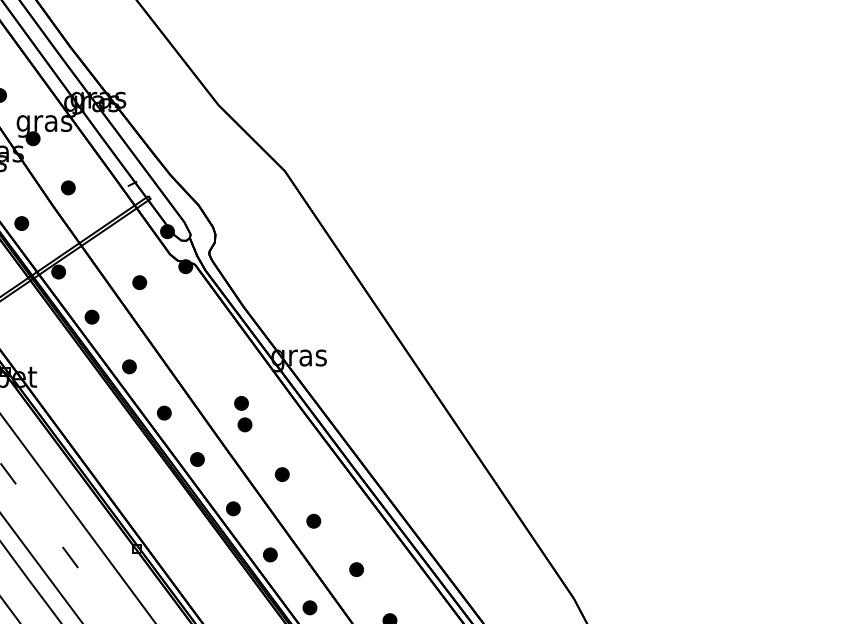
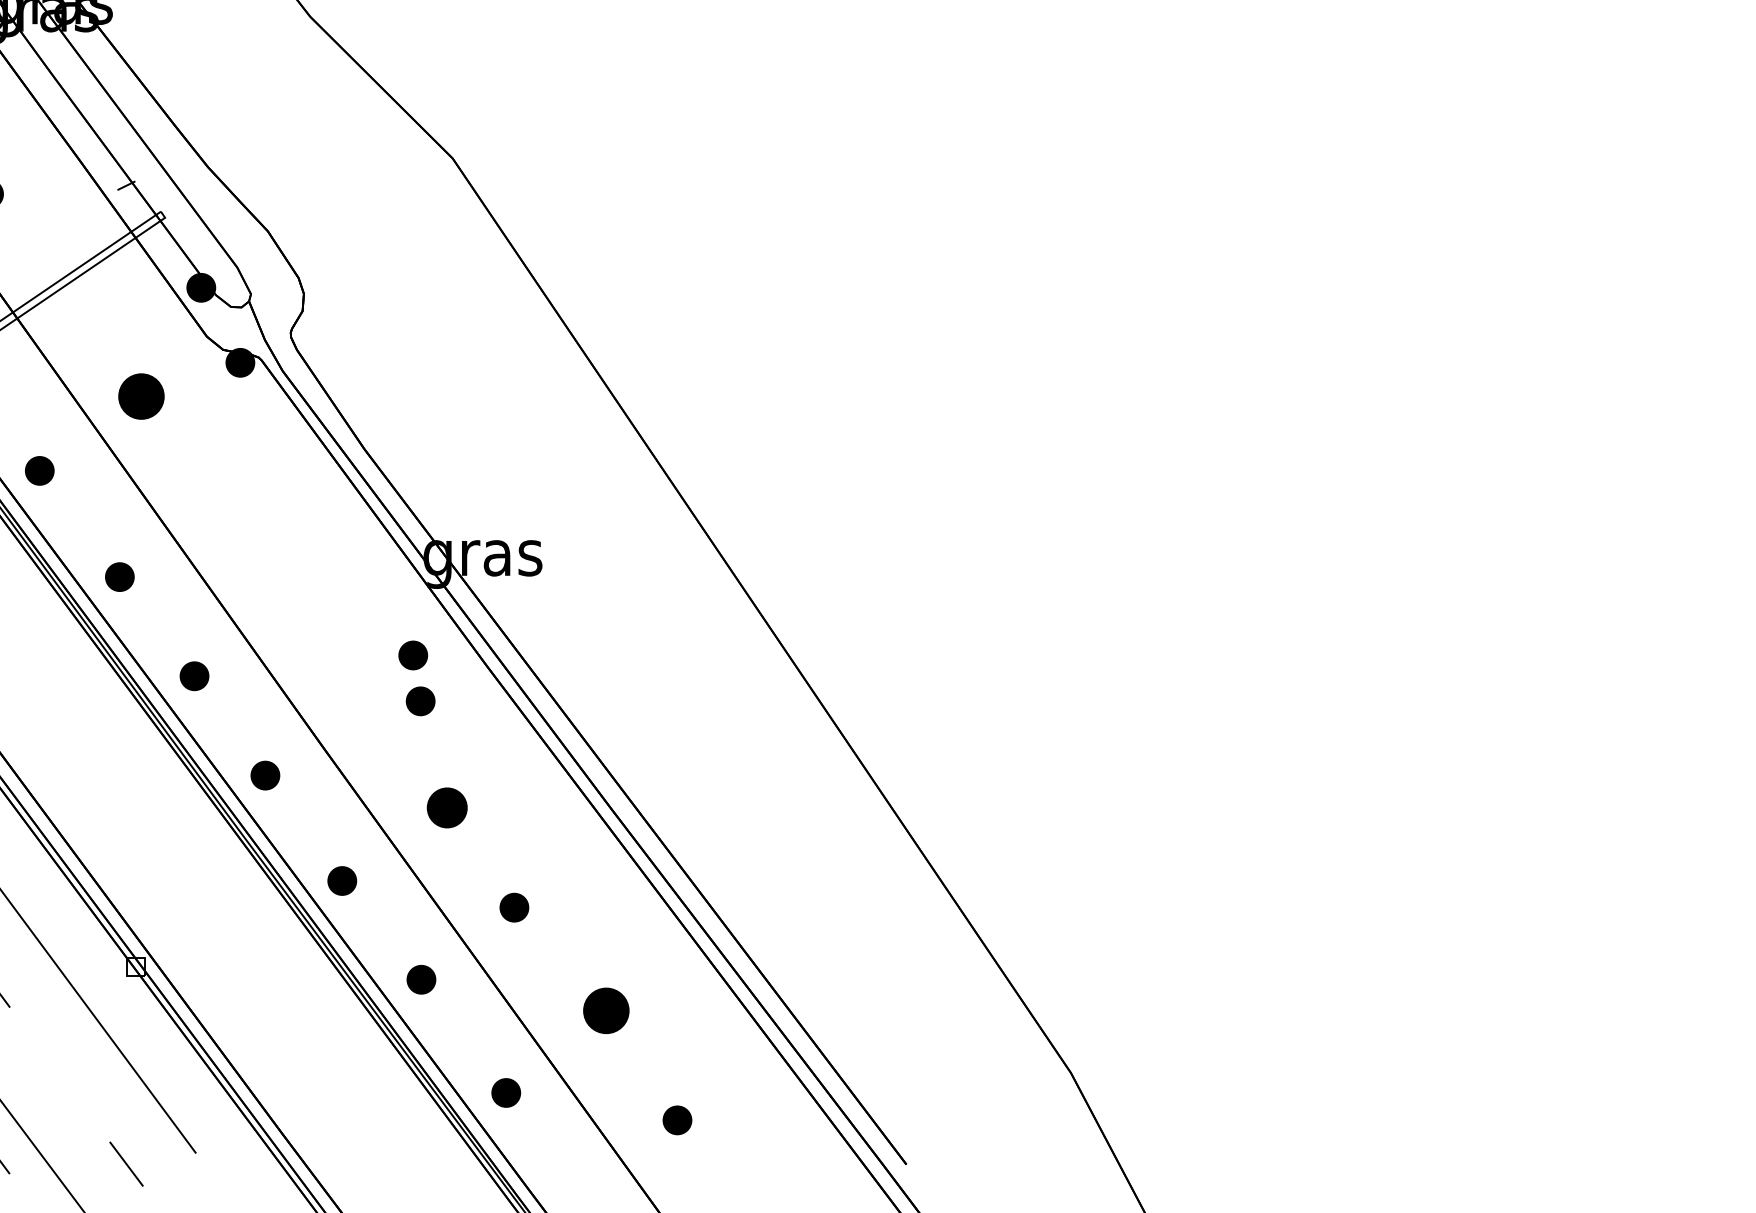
part: (139, 282) -> (141, 396), size x1.6
part: (243, 414) -> (417, 679), moved
part: (281, 474) -> (445, 807), size x1.4
part: (356, 569) -> (605, 1010), size x1.6

